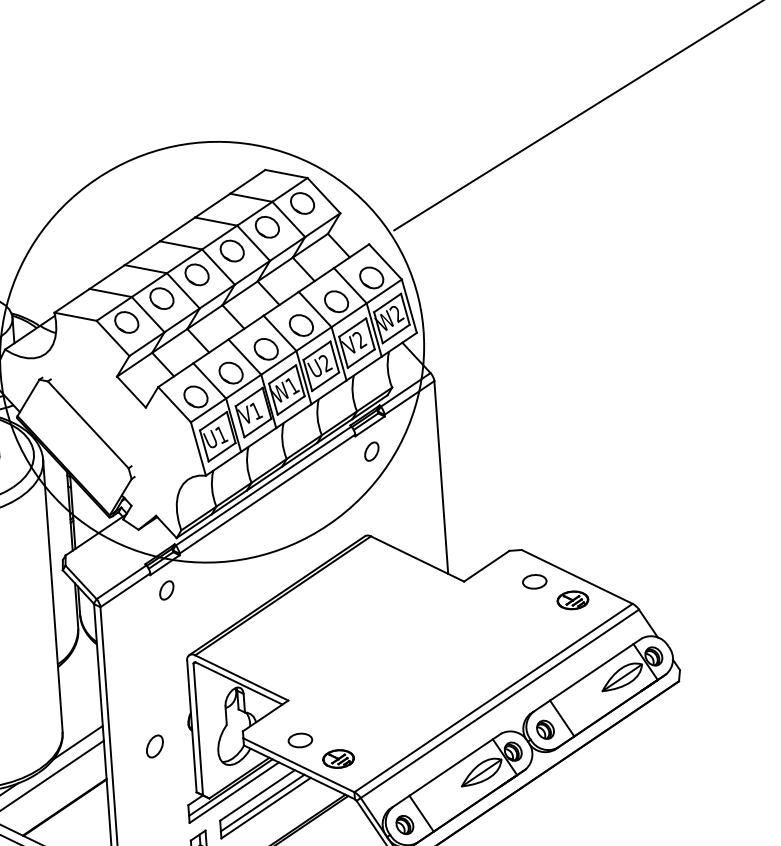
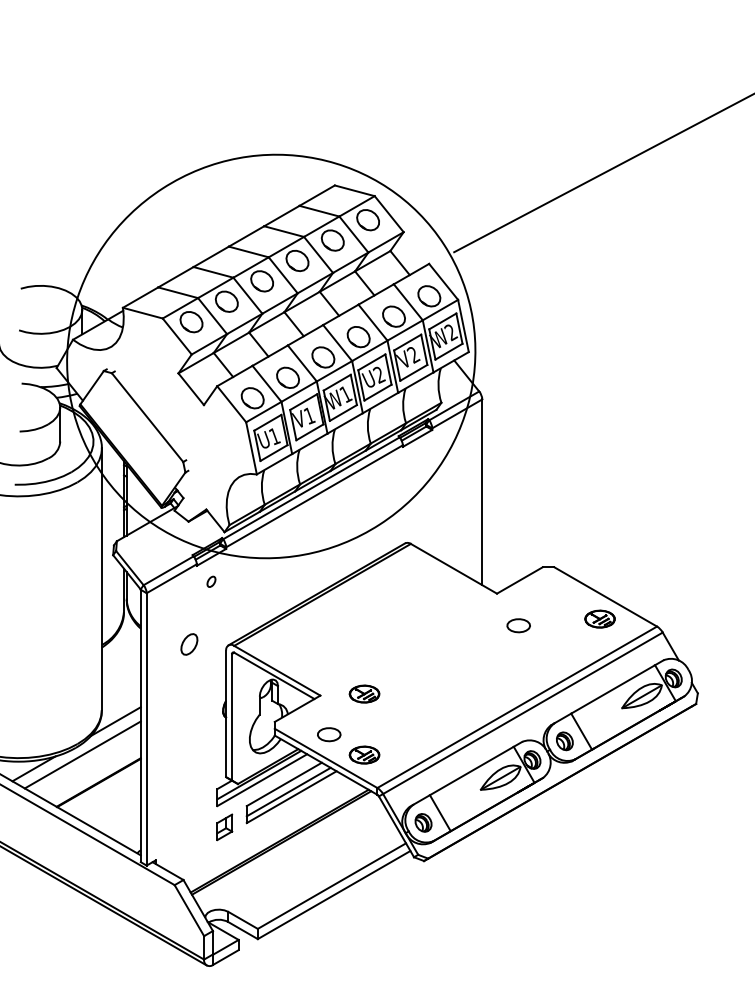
part: (371, 451) -> (417, 462), removed
part: (534, 581) -> (518, 625), moved
part: (166, 590) -> (211, 581), size x0.6
part: (333, 695) -> (364, 693), added
part: (155, 746) -> (189, 644), moved

